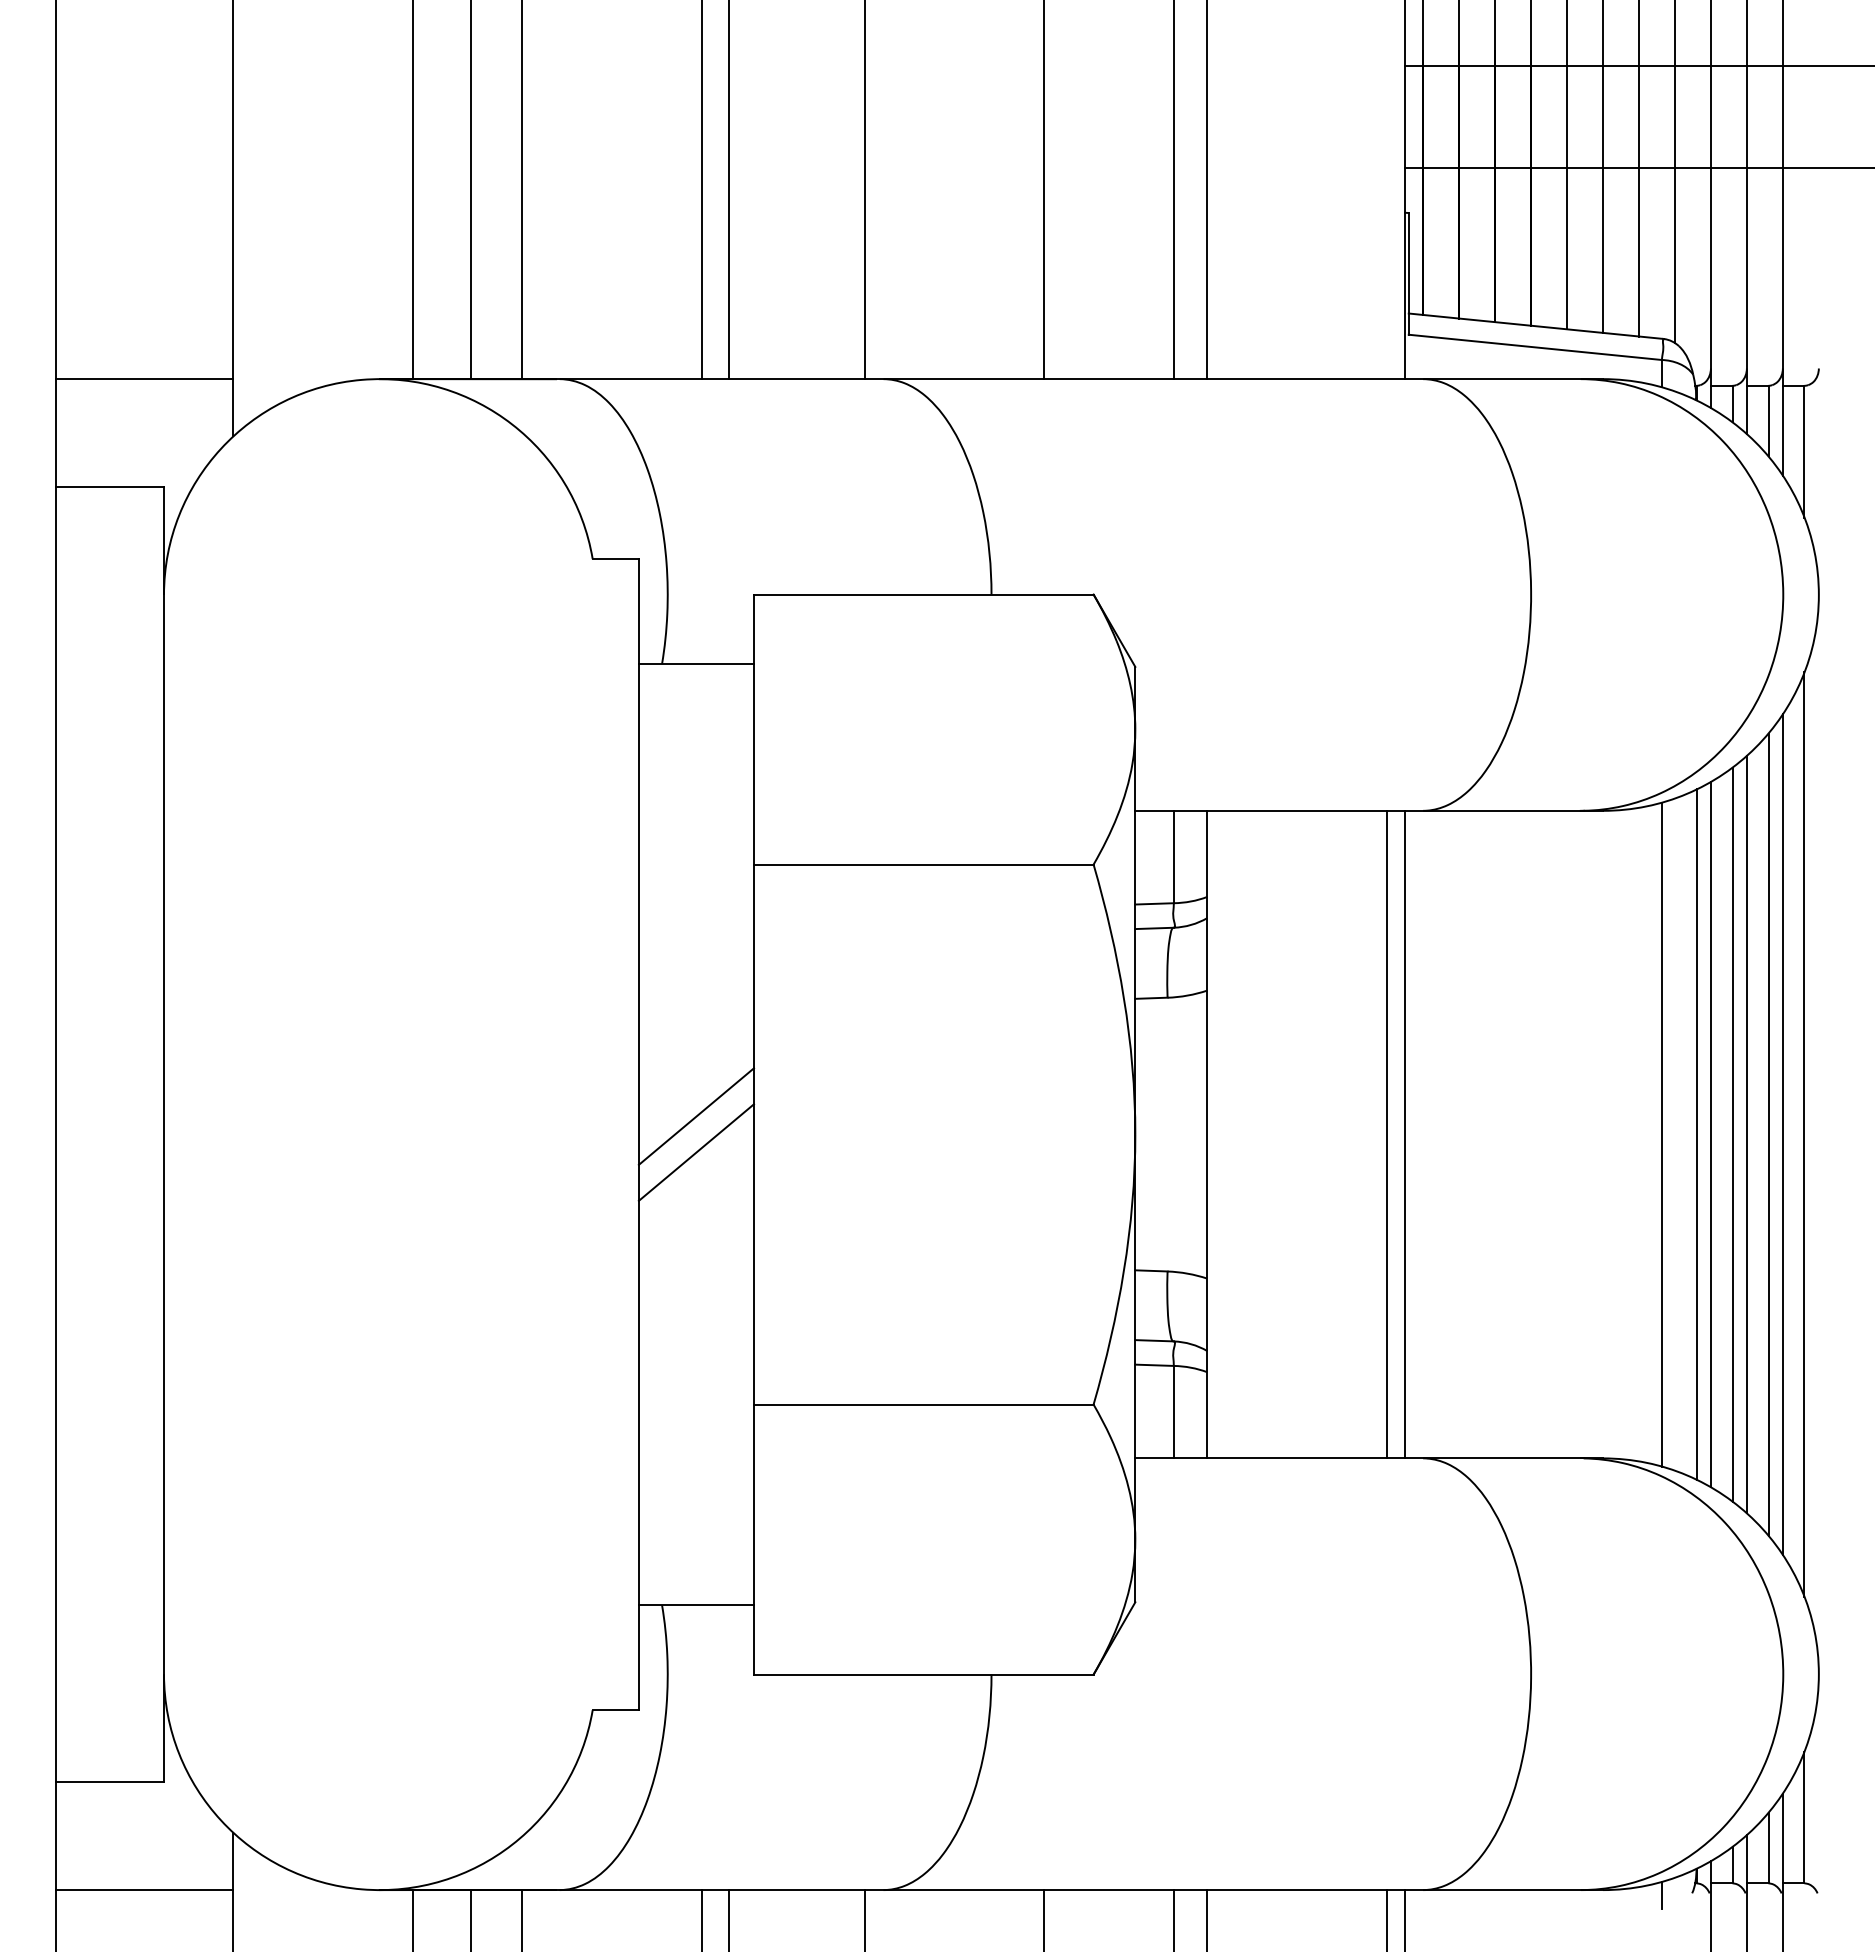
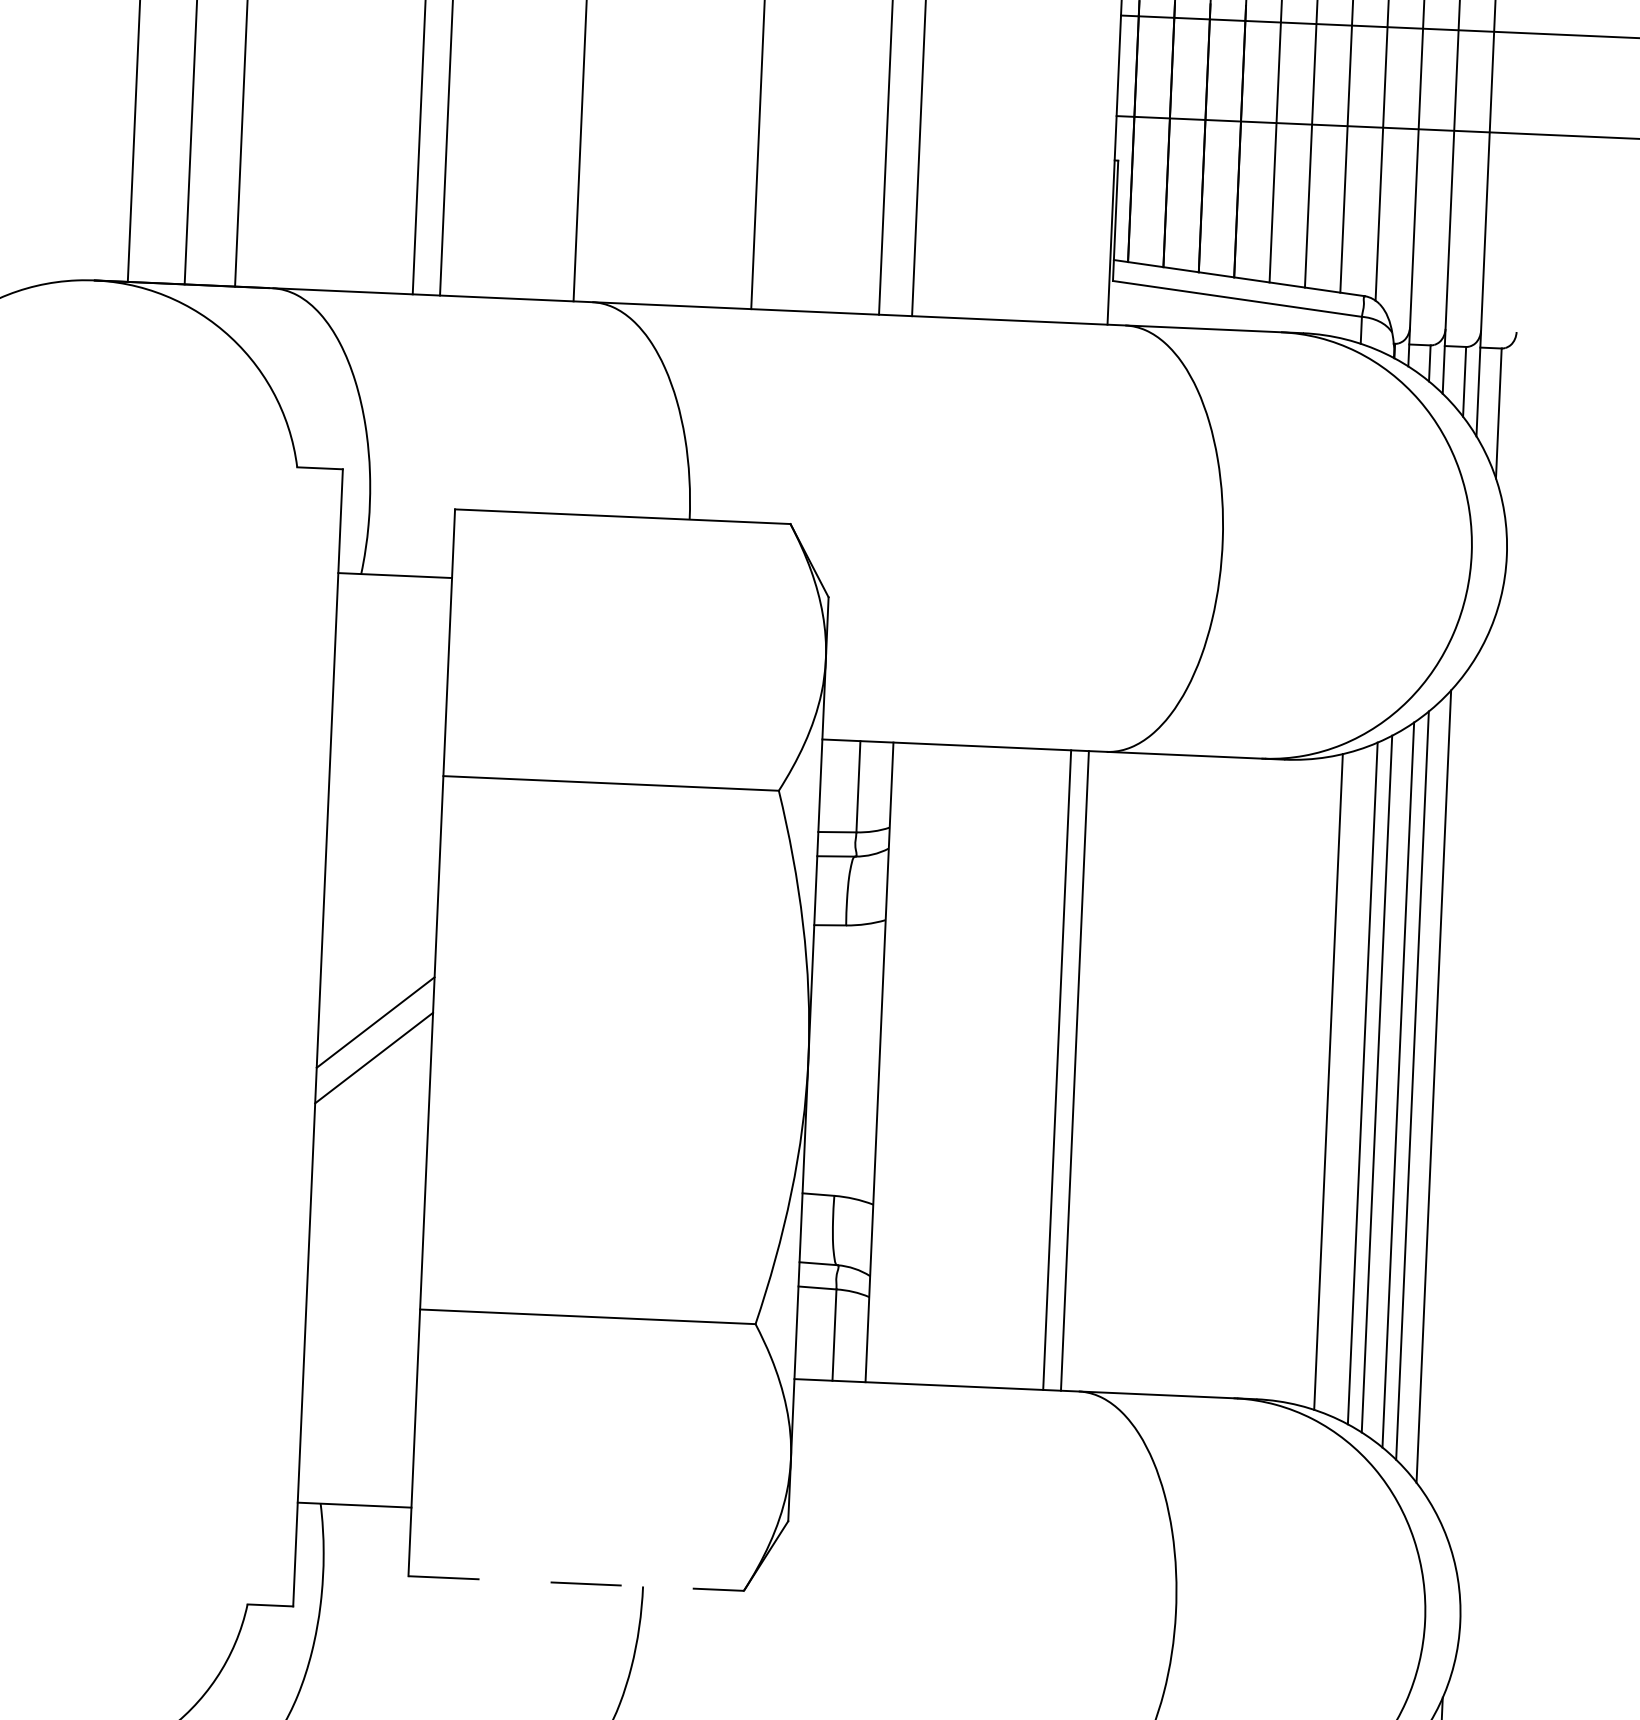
line: (1782, 1134) -> (1447, 1087), removed
line: (1804, 1134) -> (1469, 1088), removed
line: (923, 1674) -> (575, 1583), solid -> dashed

